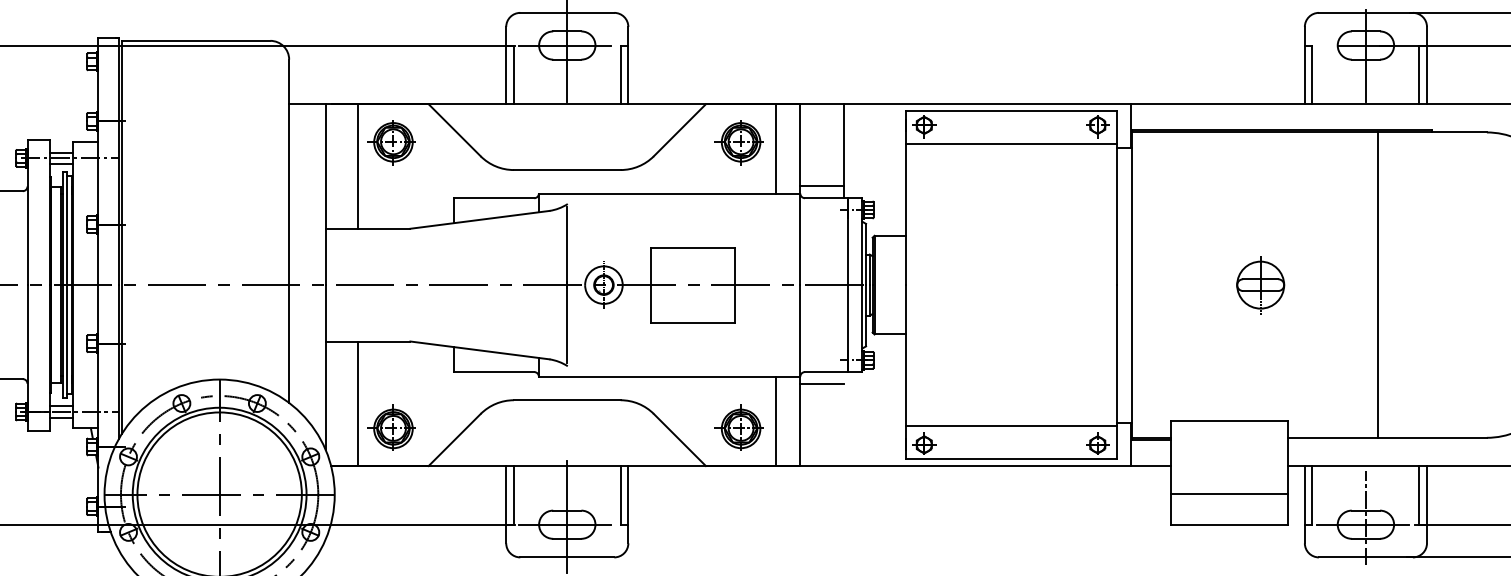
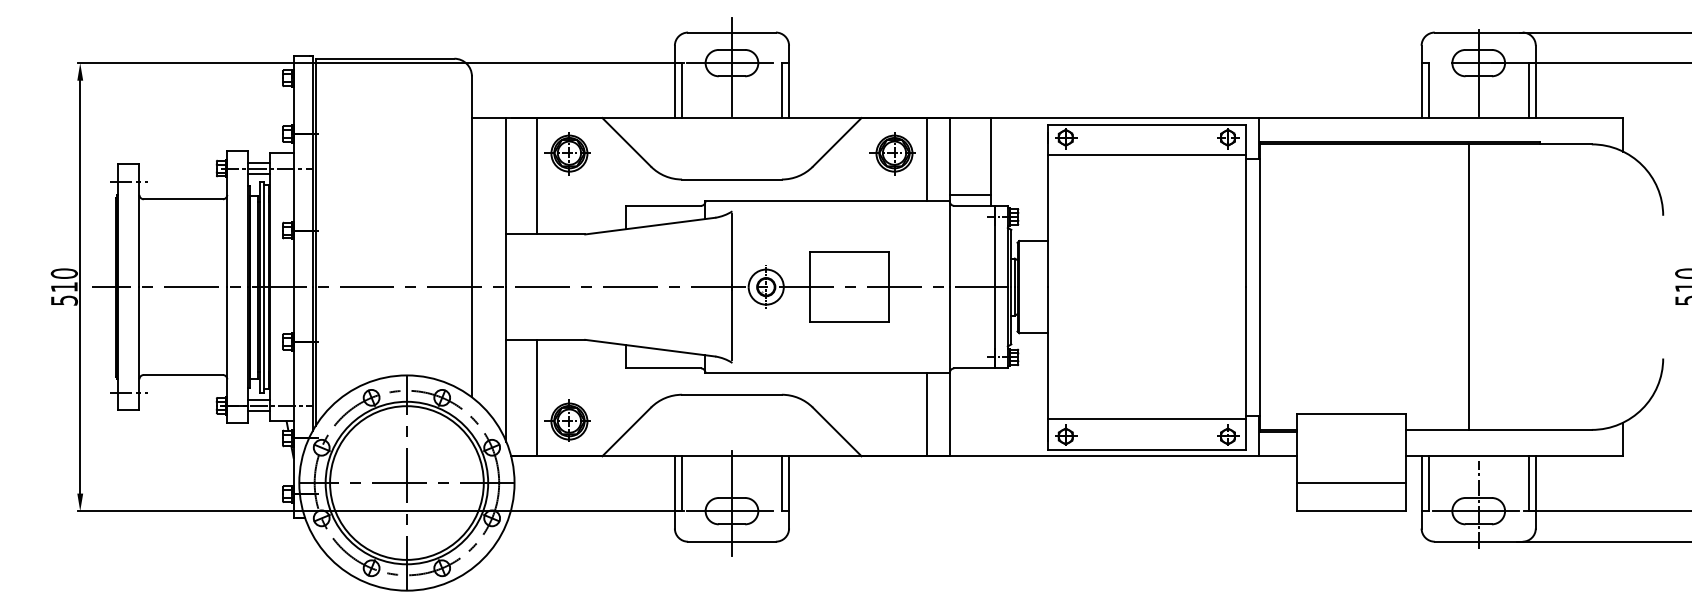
line: (1377, 284) -> (1468, 286), moved
part: (1260, 285) -> (1380, 287), removed
line: (822, 383) -> (970, 379), removed
part: (738, 427) -> (892, 420), removed

